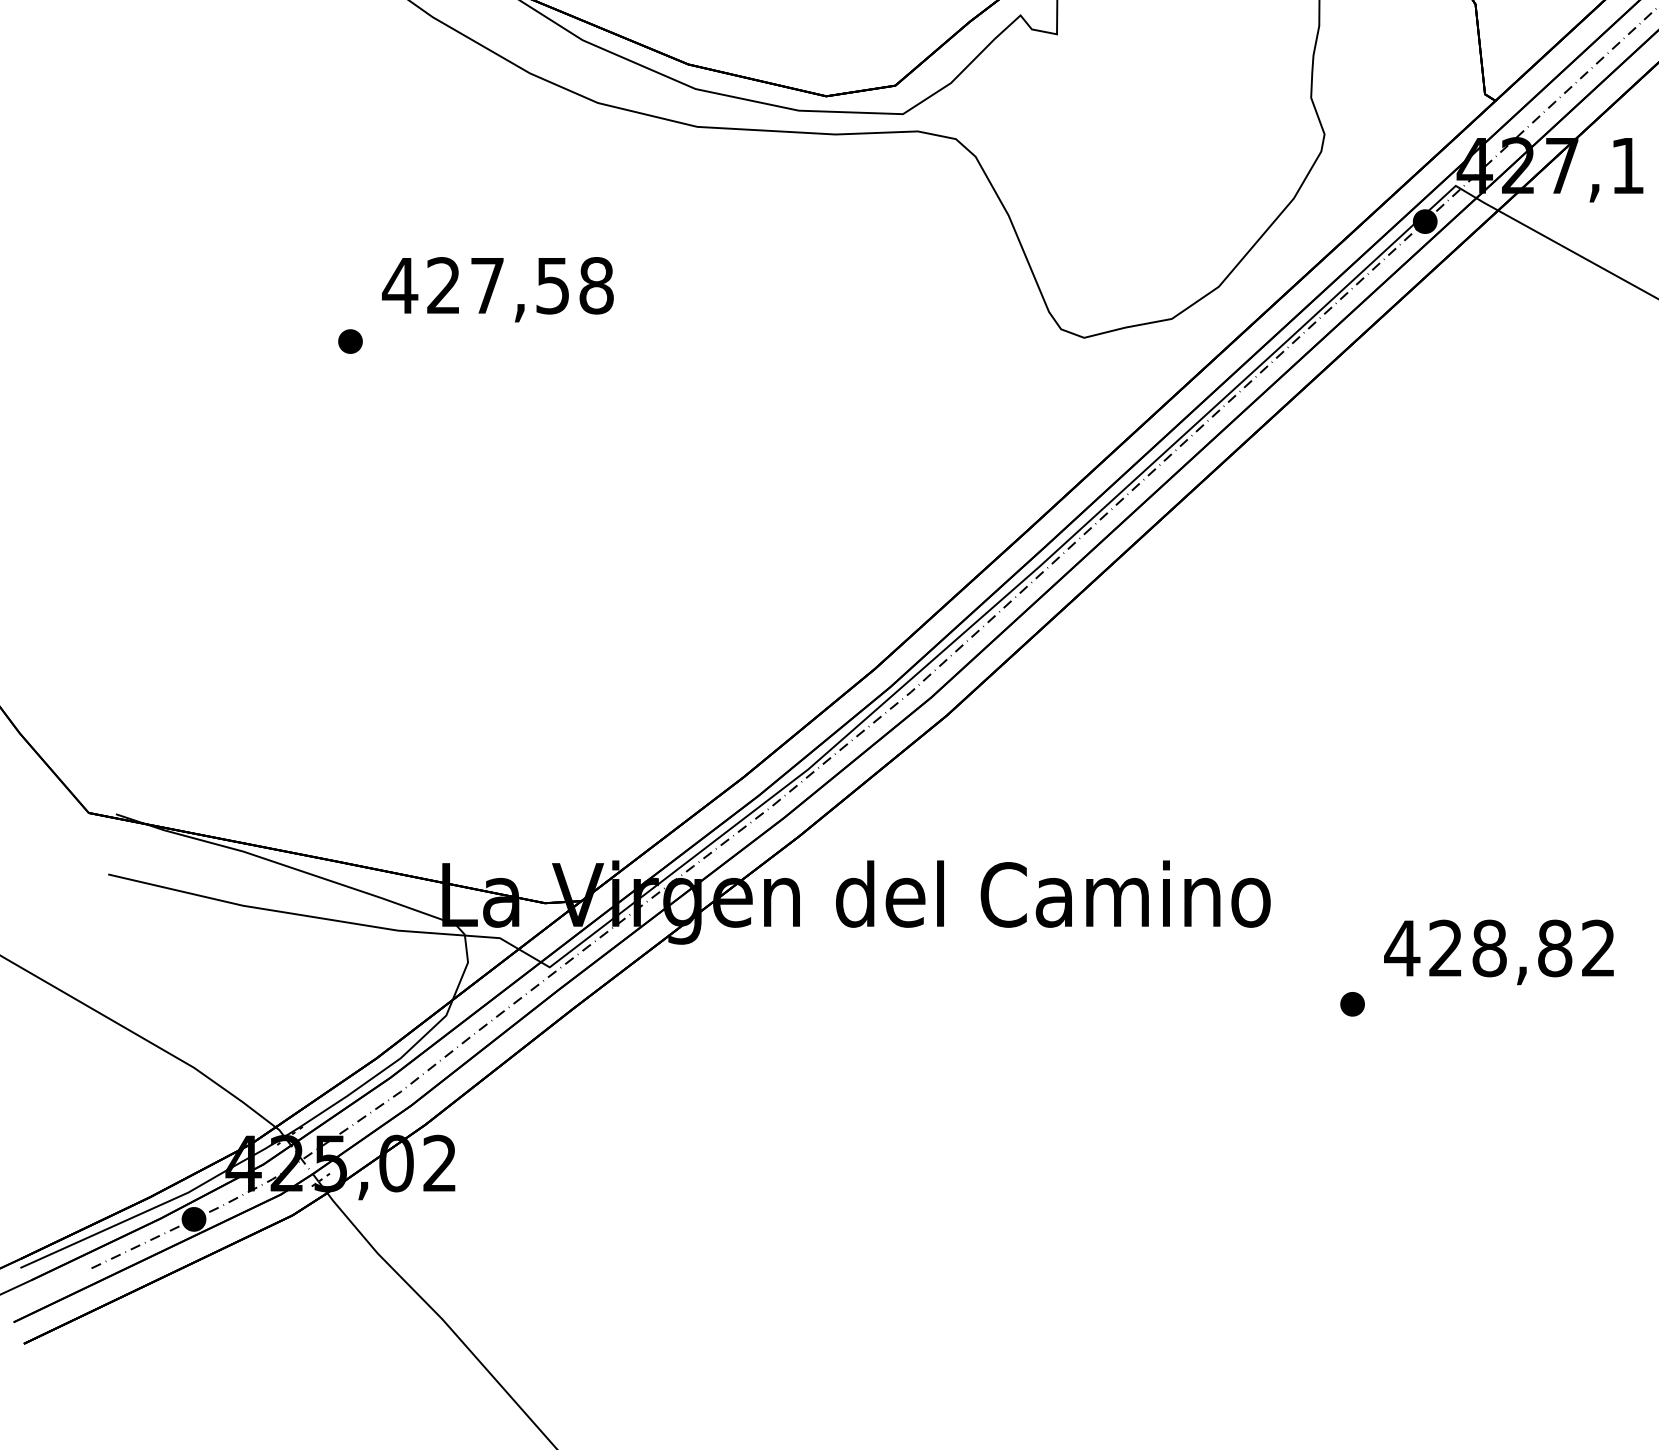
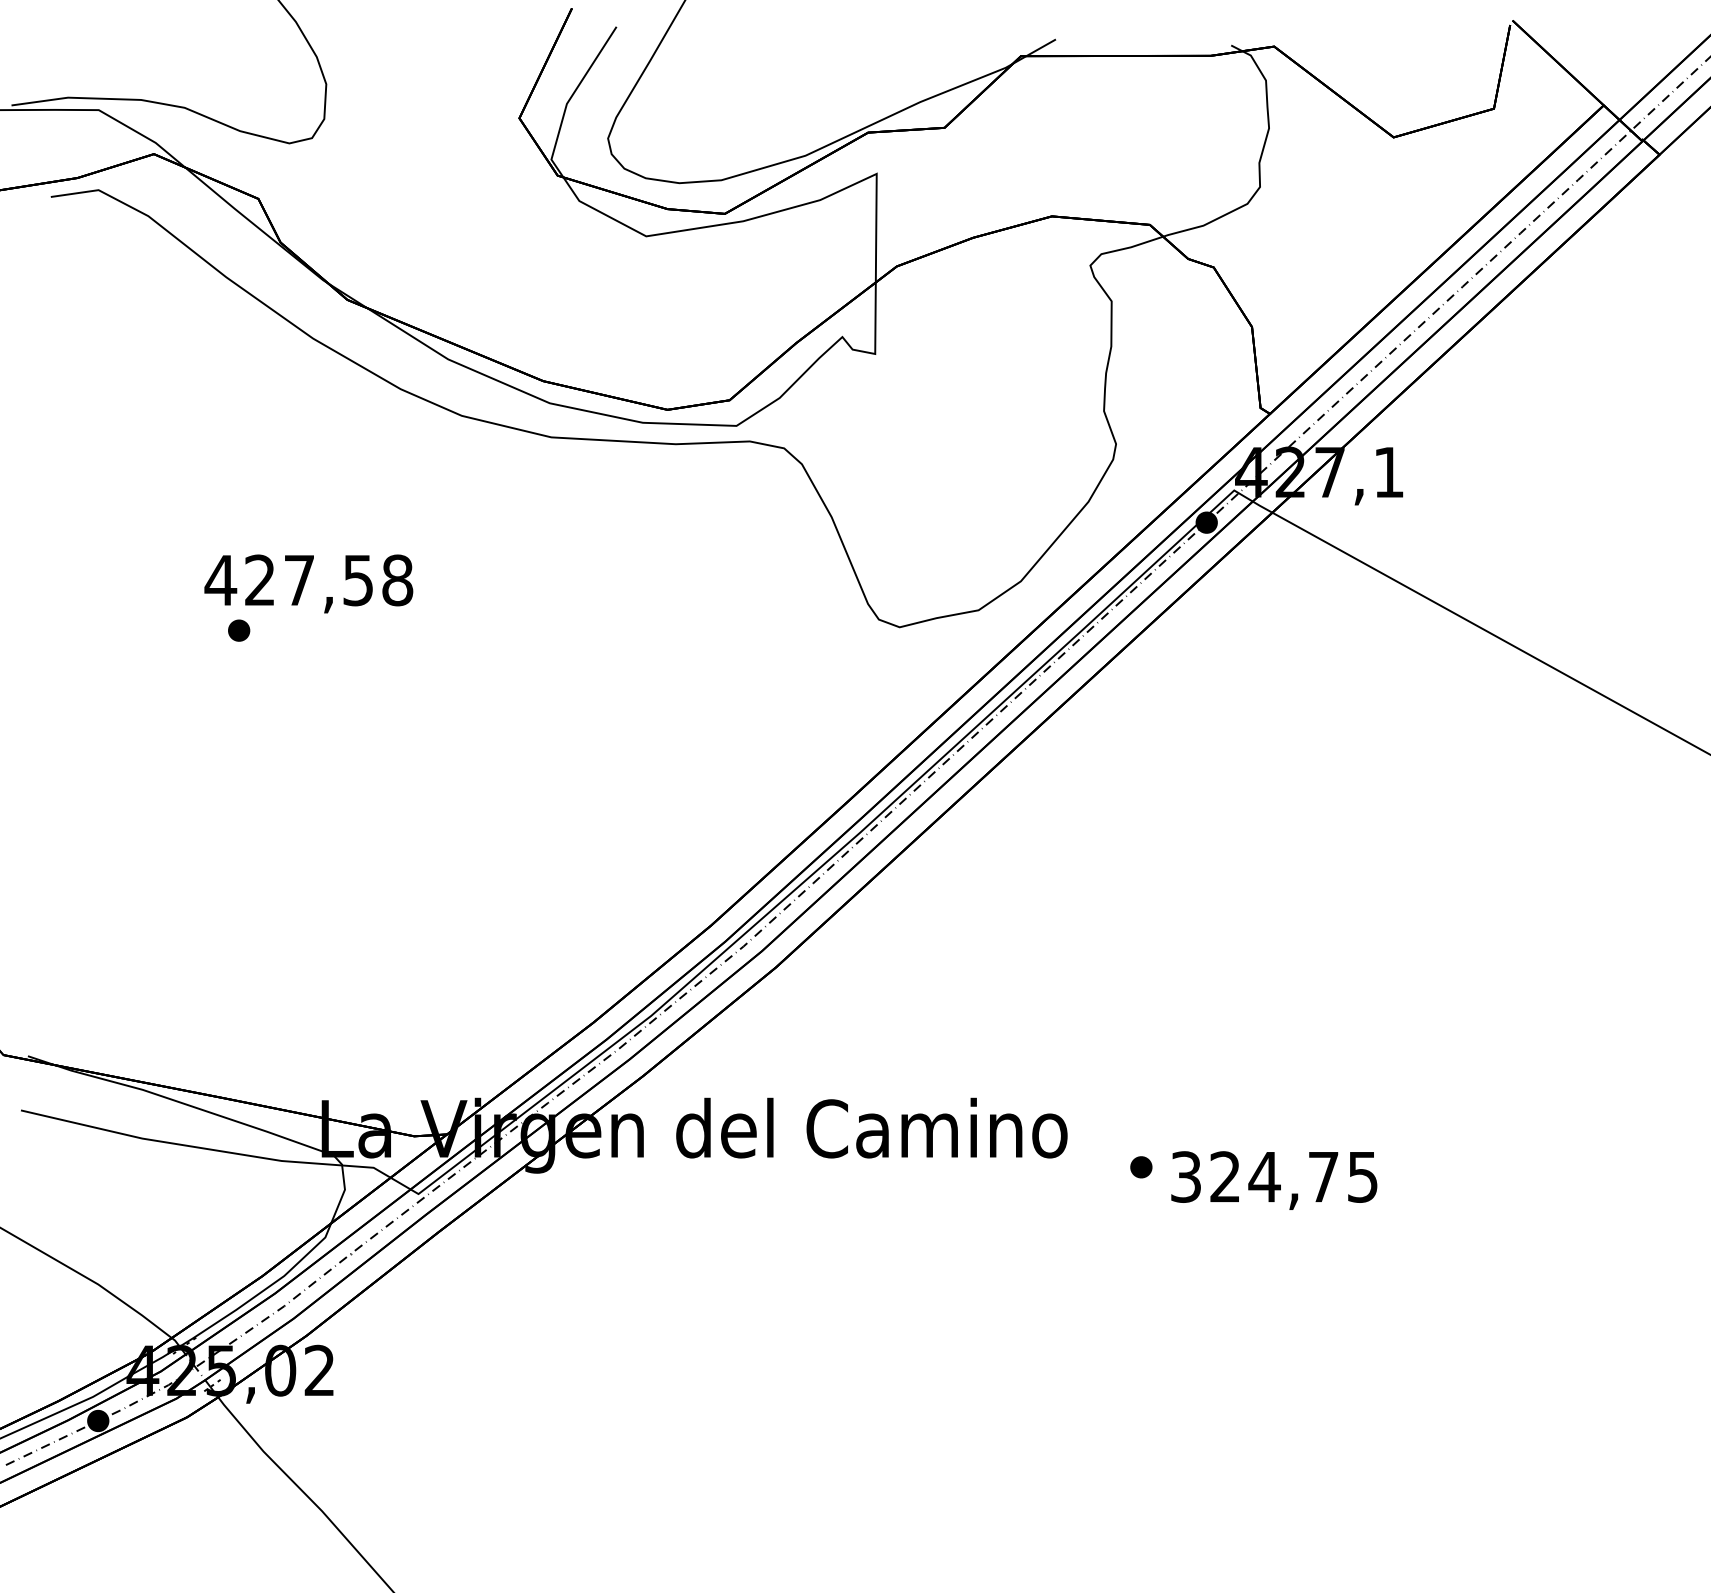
text: (497, 289) -> (308, 583), moved
text: (1499, 947) -> (1273, 1176), 428,82 -> 324,75
part: (1352, 1004) -> (1141, 1167), moved

